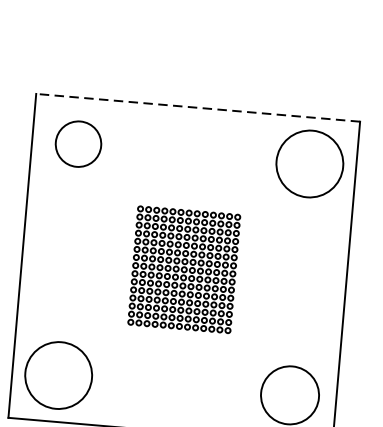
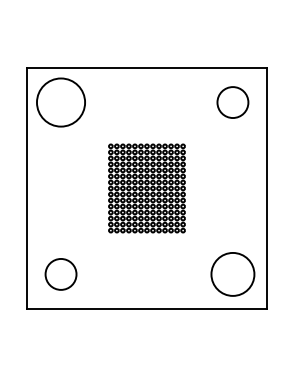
line: (197, 108) -> (146, 68), dashed -> solid
circle: (77, 144) -> (60, 102), size x1.43
circle: (309, 163) -> (232, 102), size x0.62
circle: (58, 374) -> (60, 273), size x0.62

